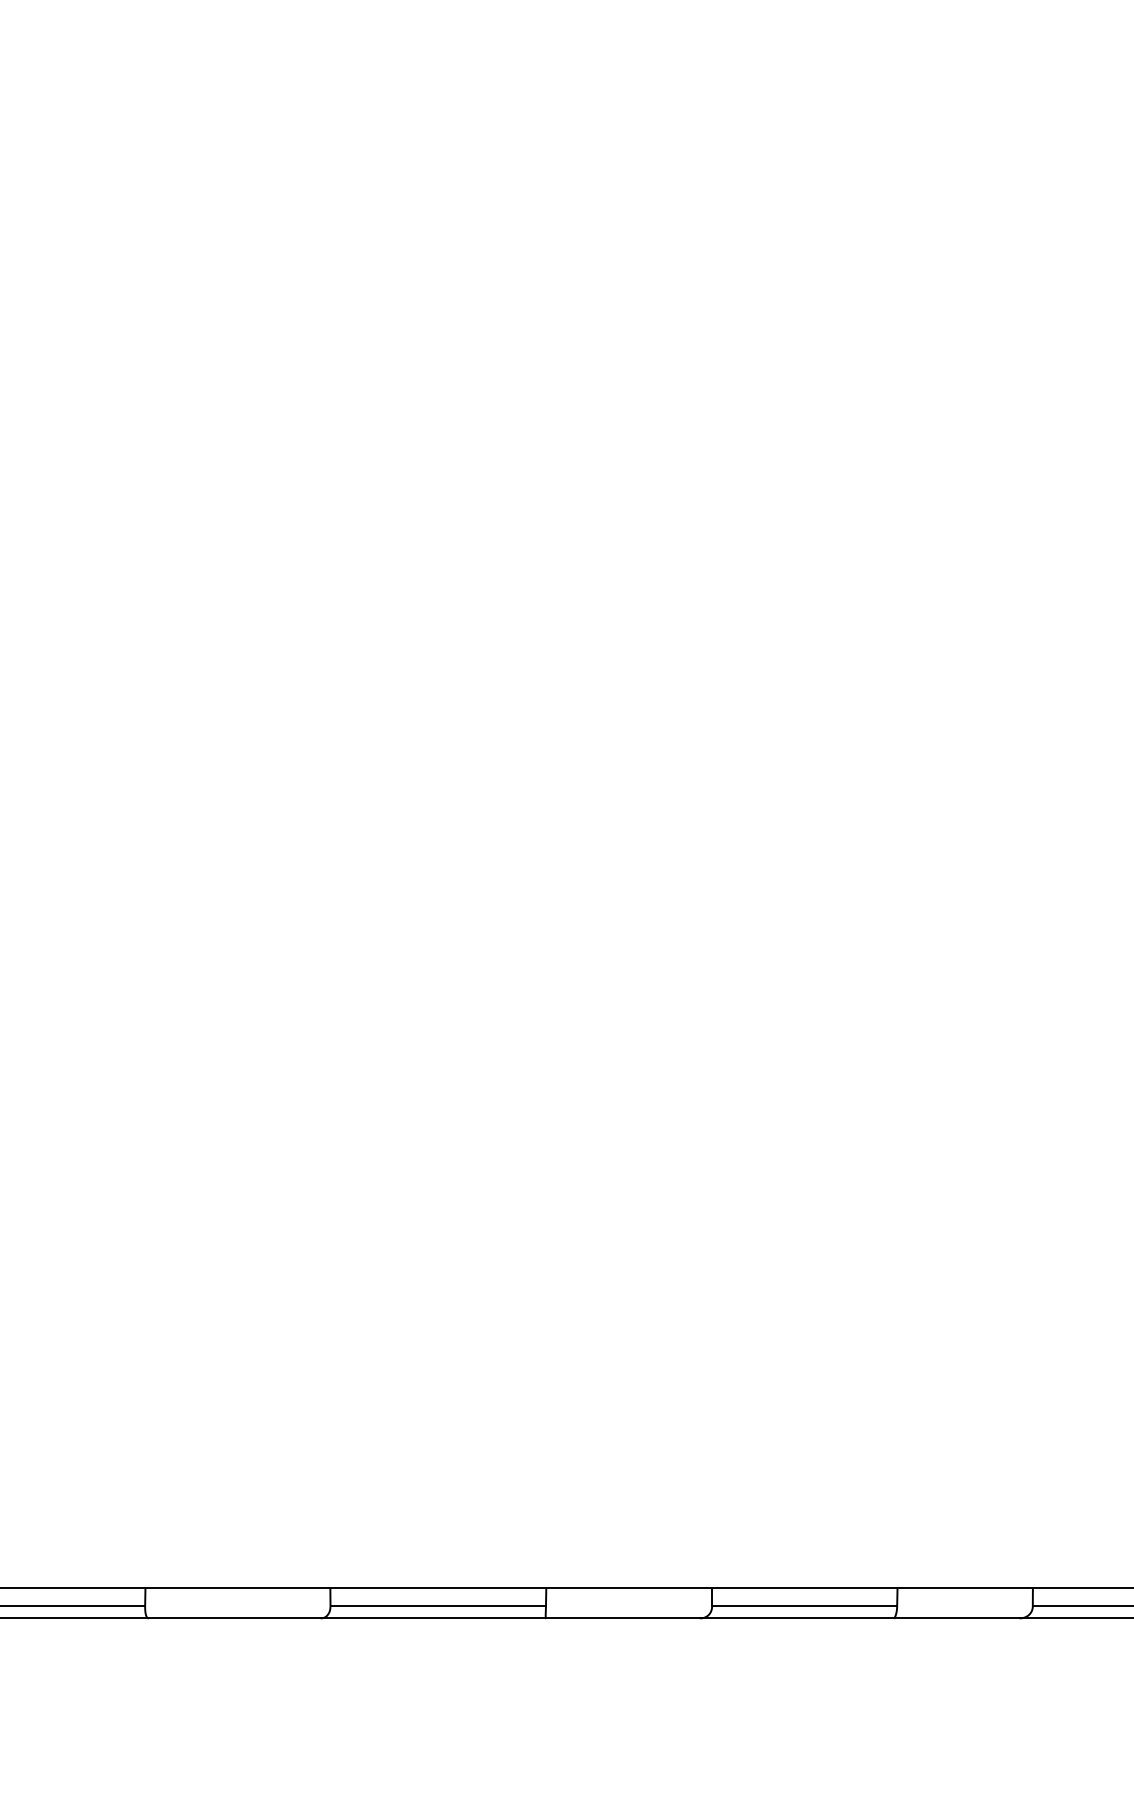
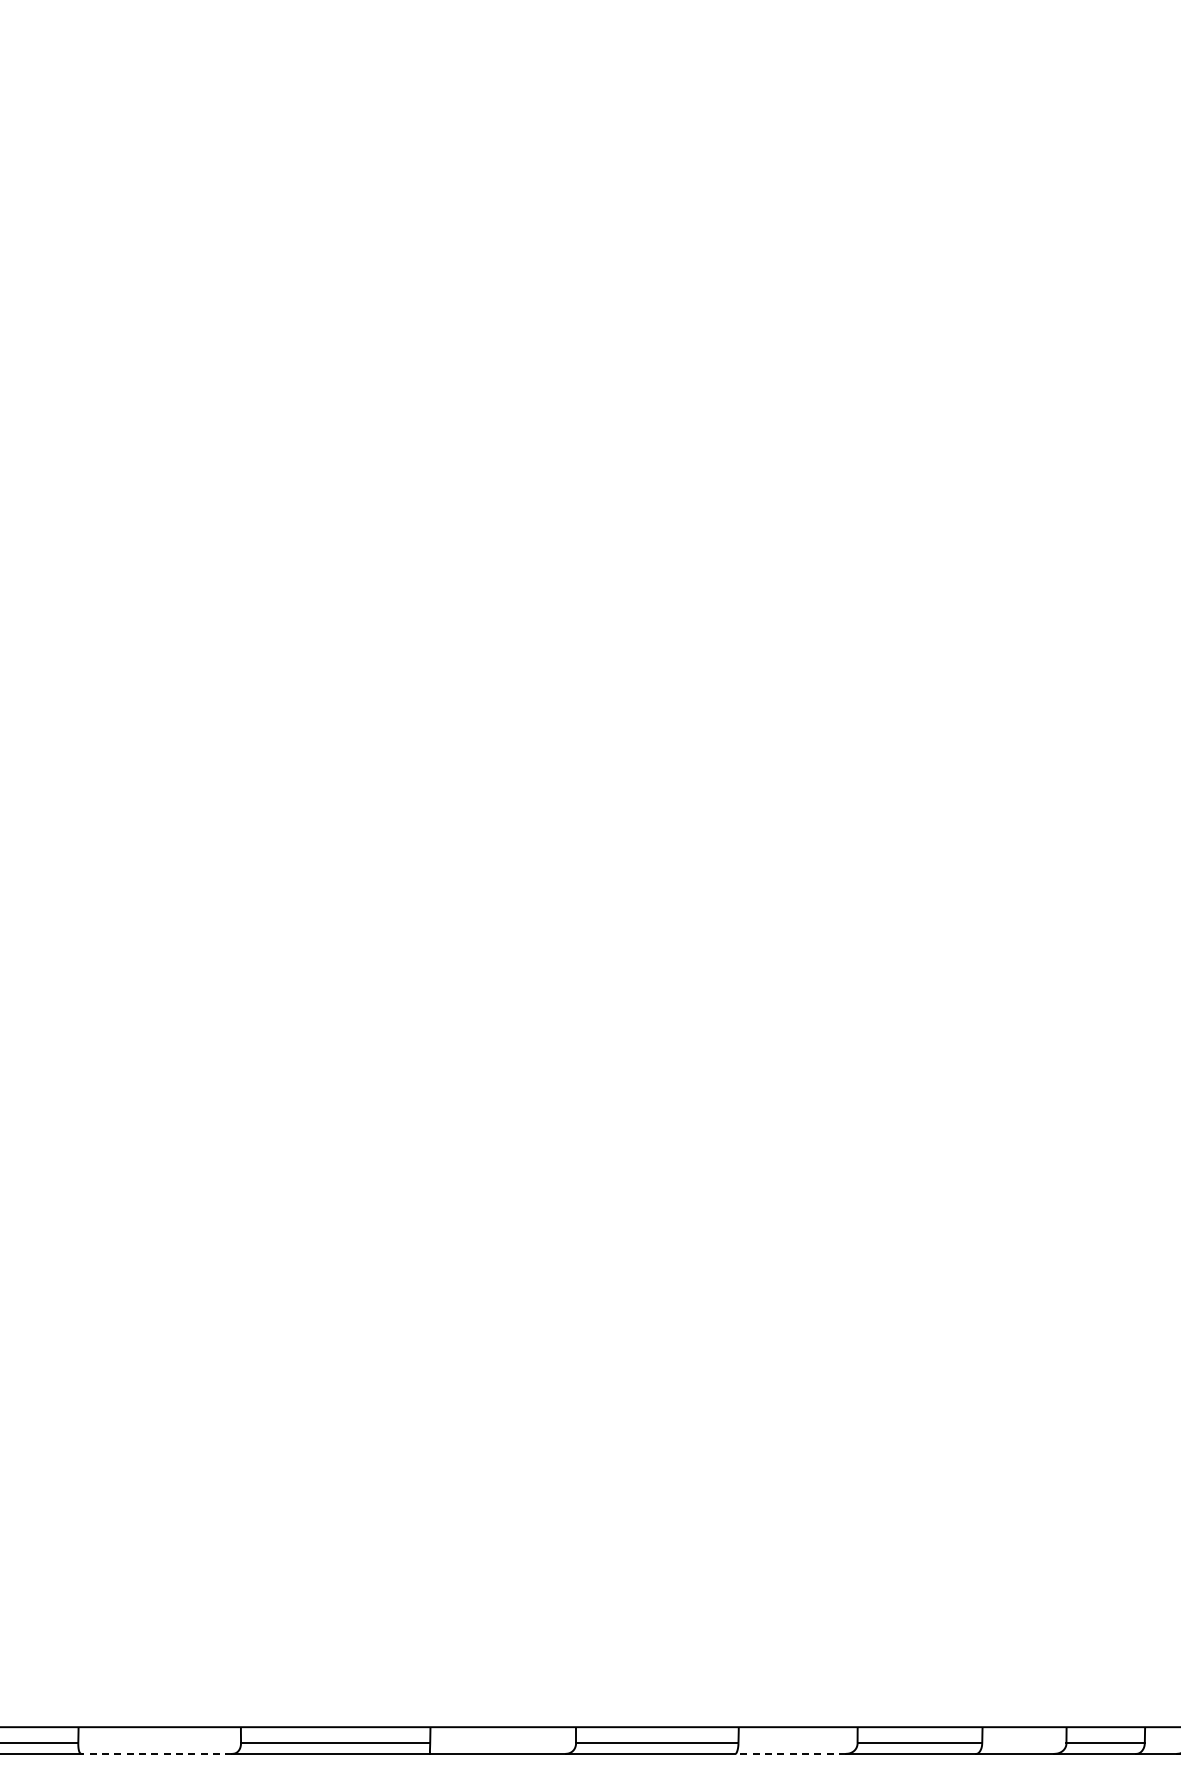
line: (234, 1617) -> (156, 1753), solid -> dashed
line: (956, 1617) -> (790, 1753), solid -> dashed

